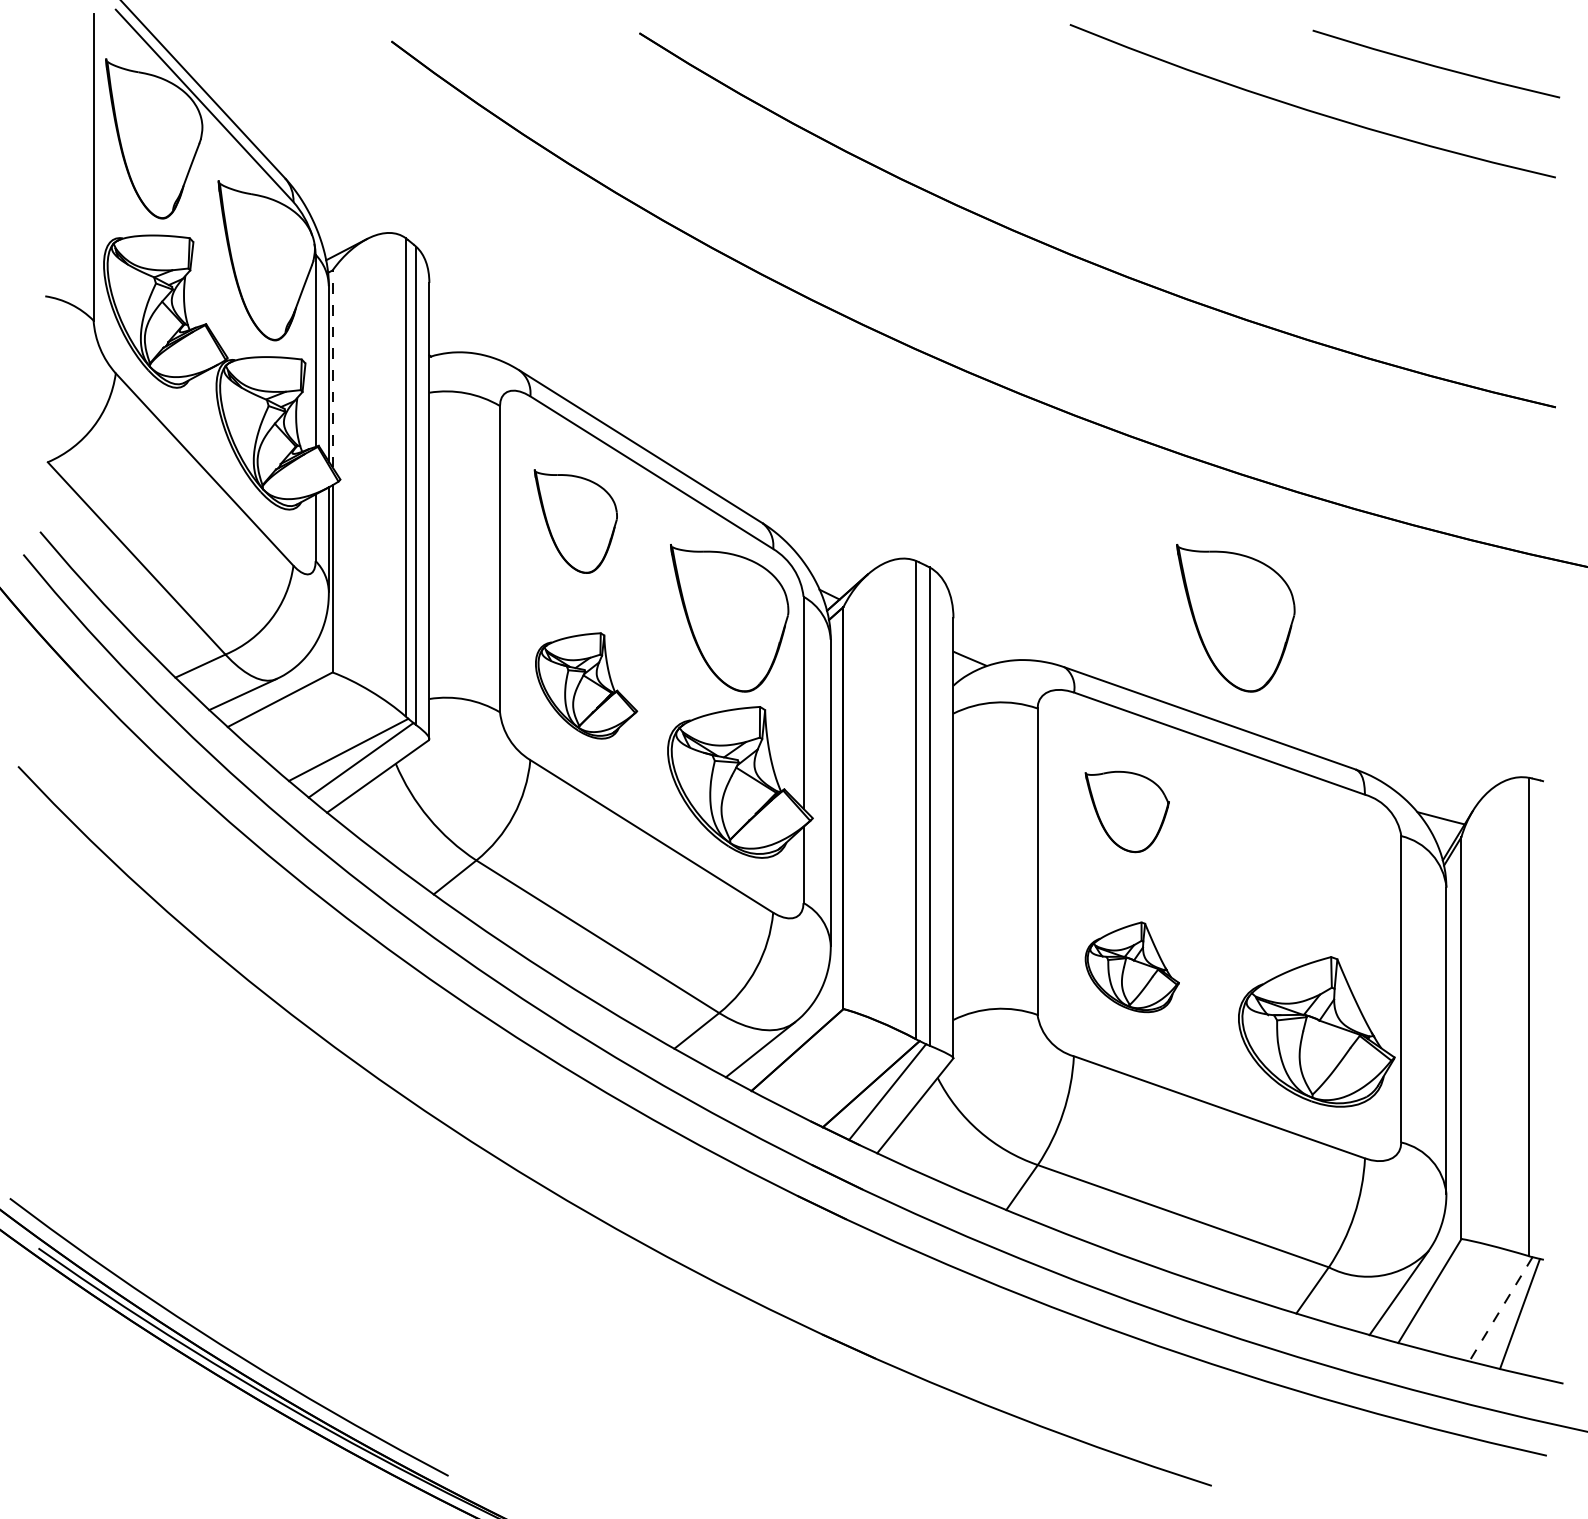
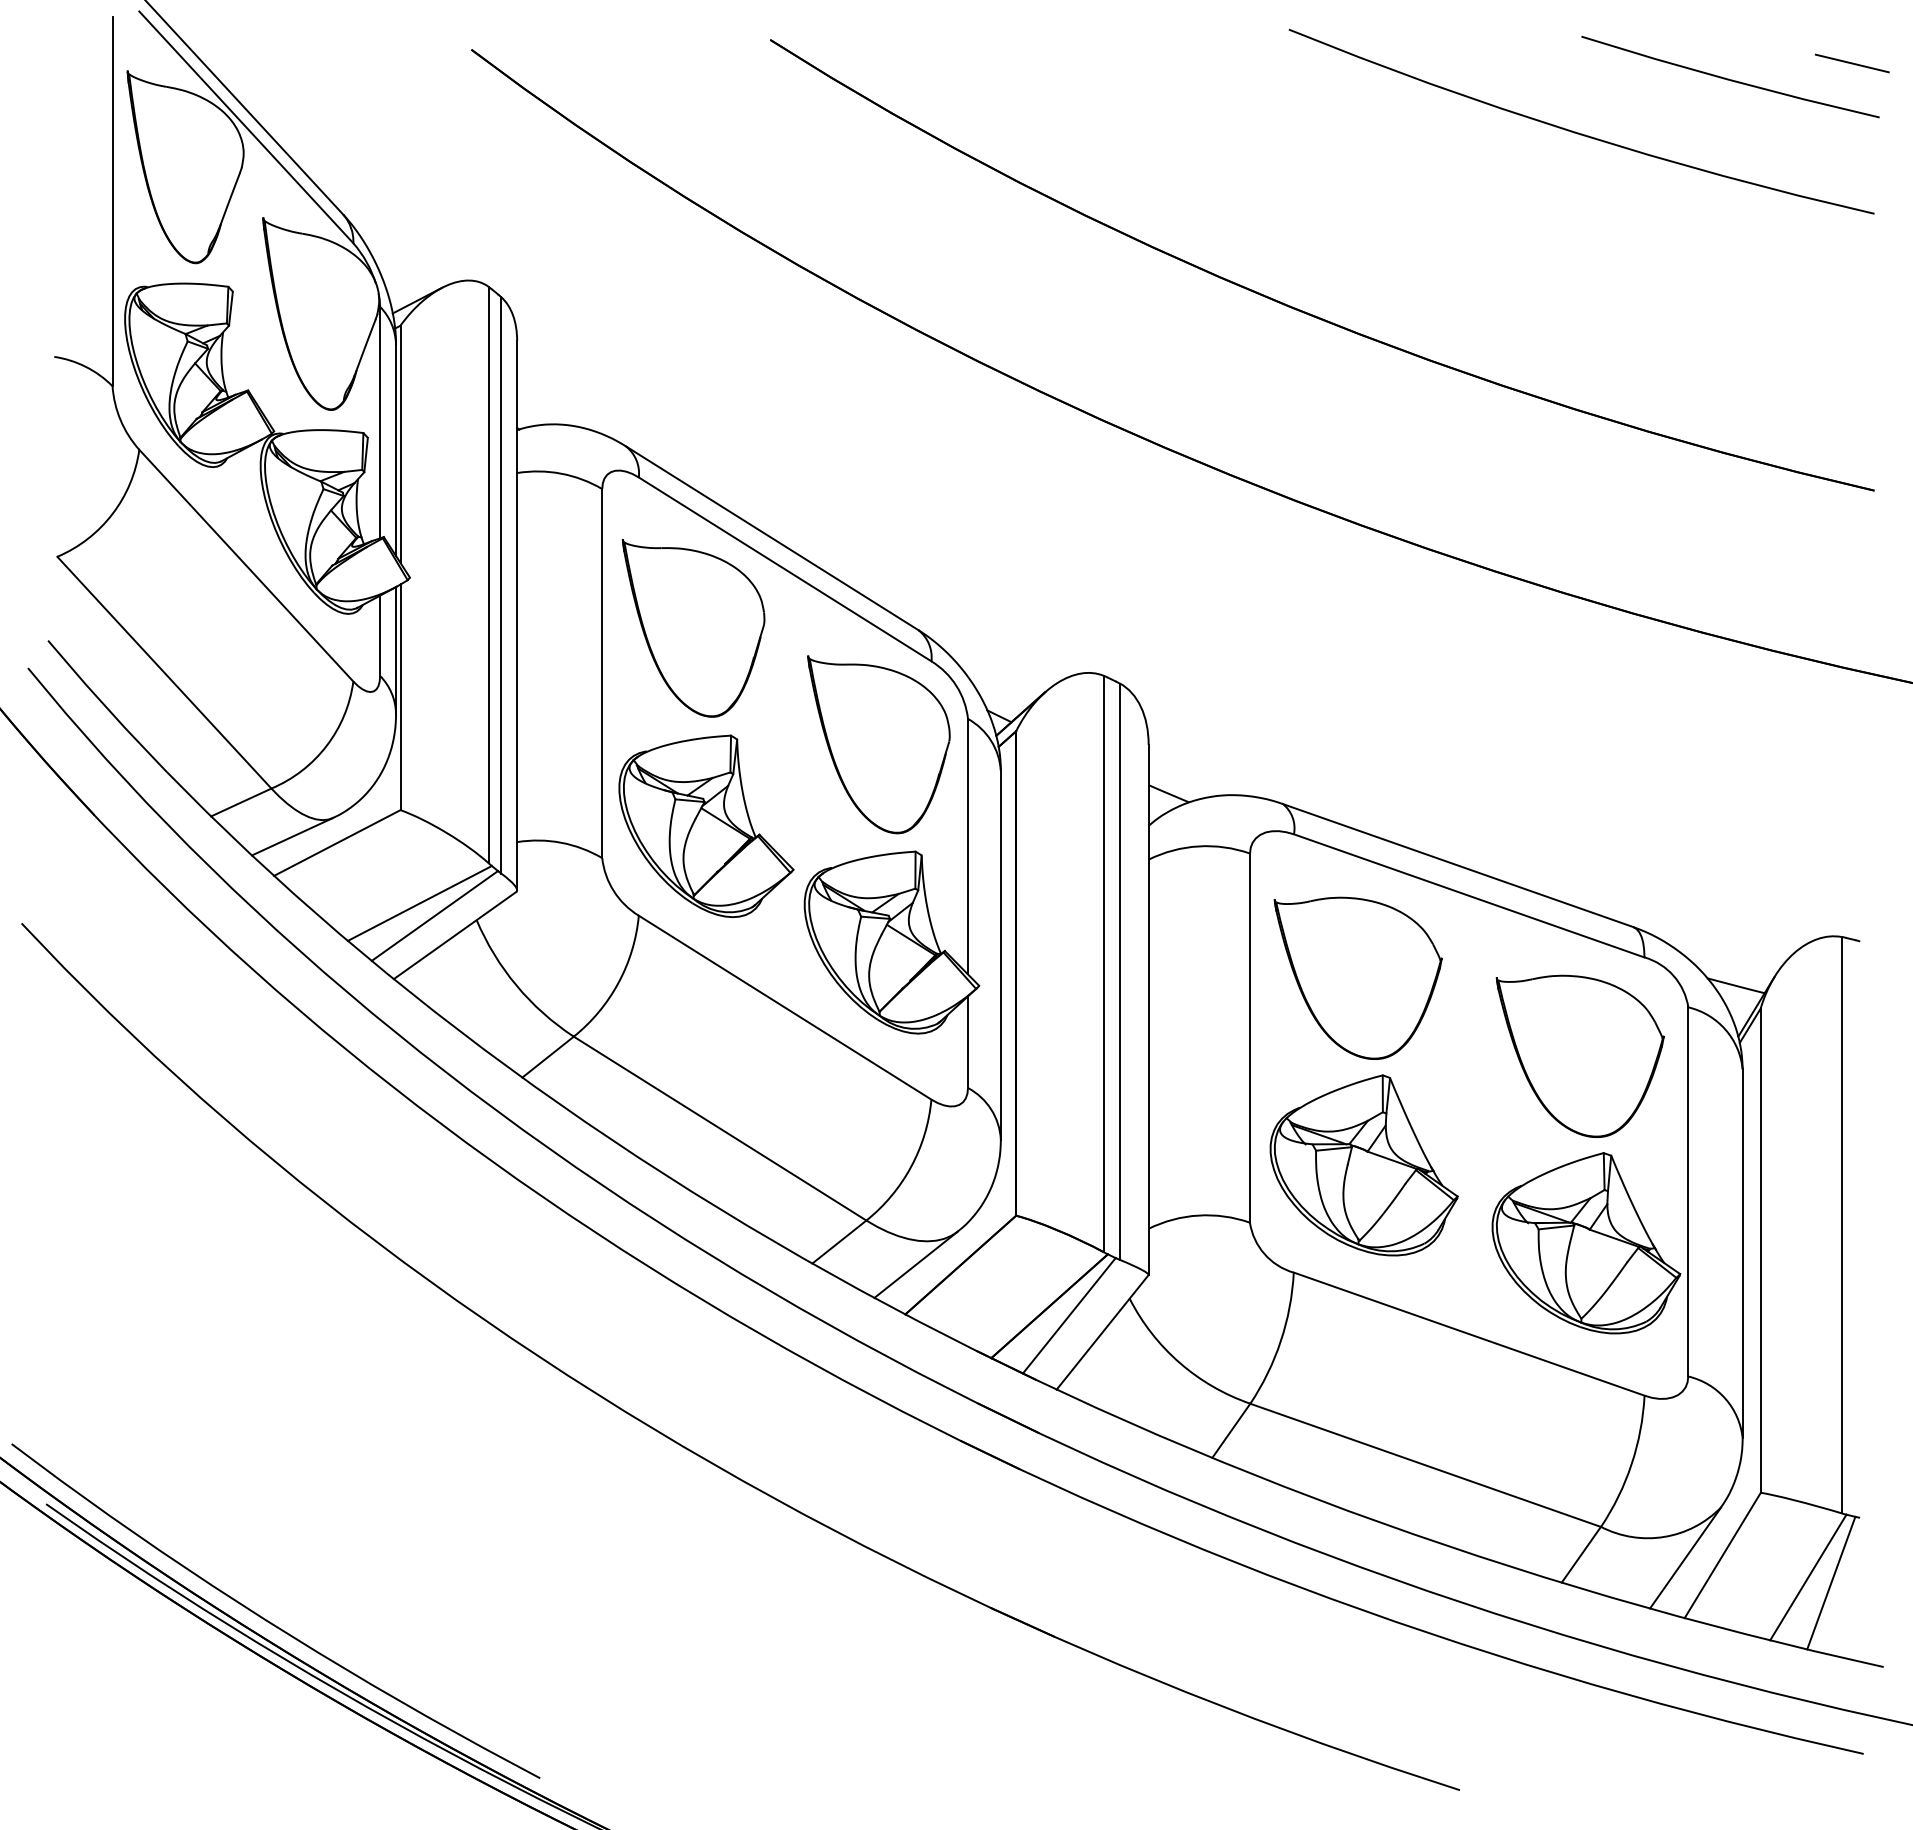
line: (1537, 52) -> (1852, 63), added
line: (332, 369) -> (400, 444), dashed -> solid
part: (575, 521) -> (693, 628), size x1.43
part: (1235, 618) -> (1488, 744), removed
part: (586, 686) -> (706, 826), size x1.43
part: (1126, 811) -> (1357, 977), size x1.67
part: (1311, 876) -> (1579, 1055), added
part: (1131, 967) -> (1363, 1165), size x1.67
line: (1501, 1309) -> (1808, 1577), dashed -> solid

